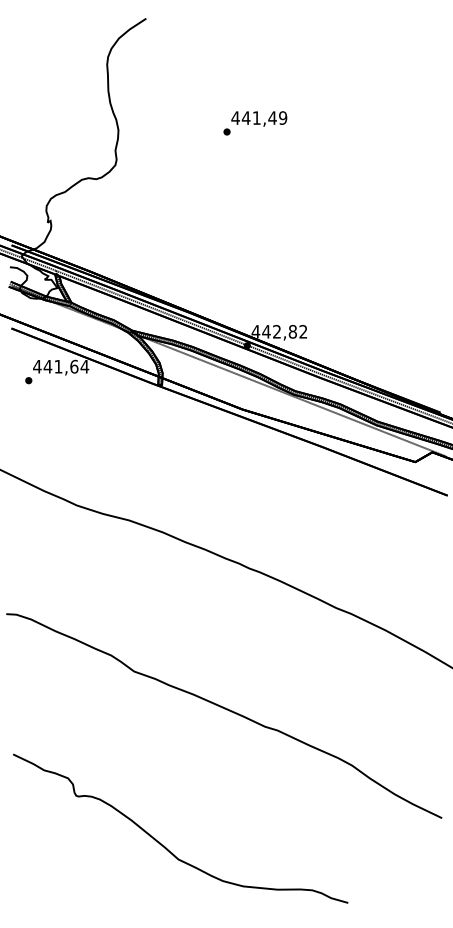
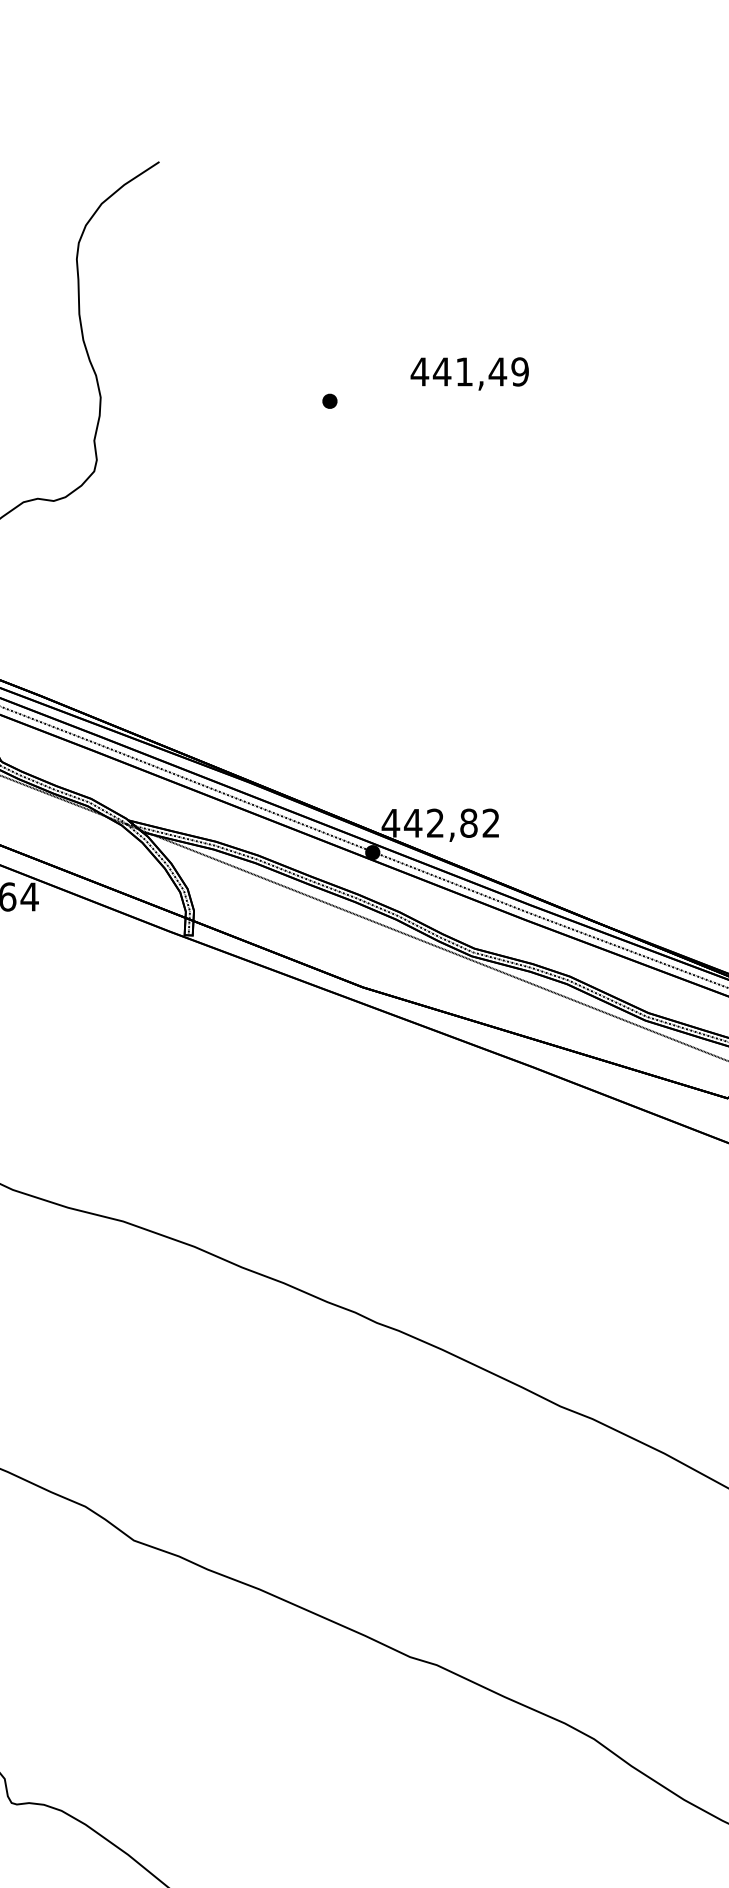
text: (259, 118) -> (470, 372), moved

